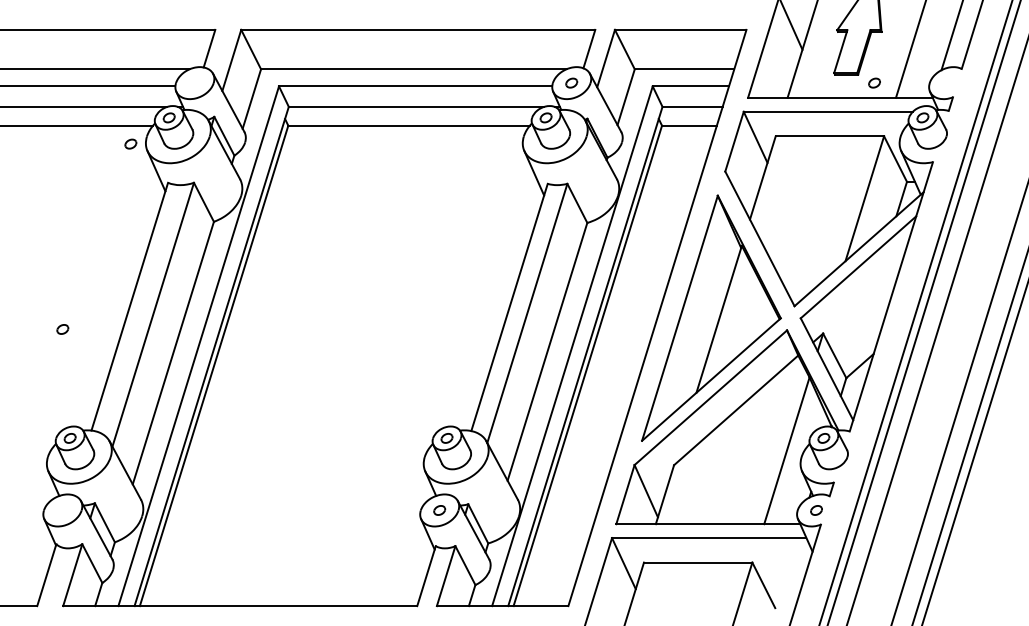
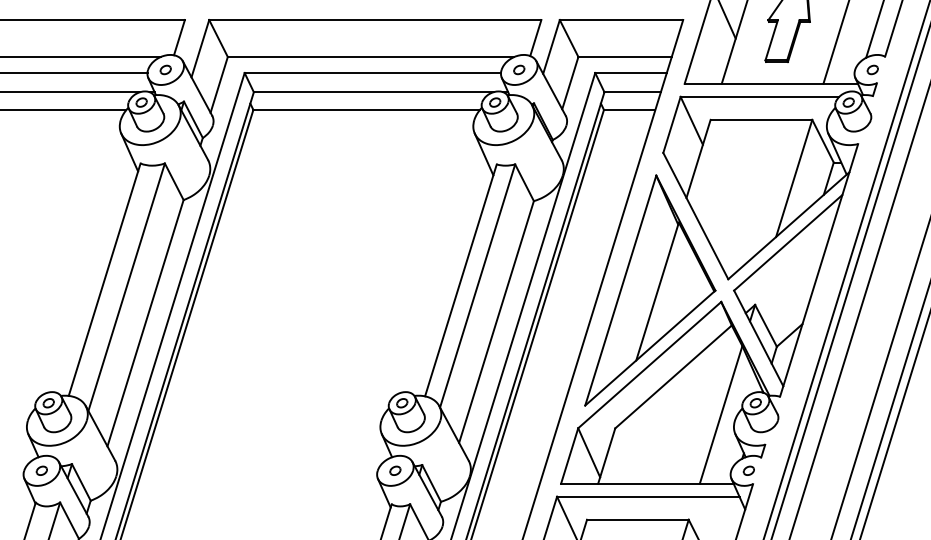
part: (874, 82) -> (872, 69), moved
part: (130, 143) -> (165, 69), moved
part: (62, 329) -> (41, 470), moved

